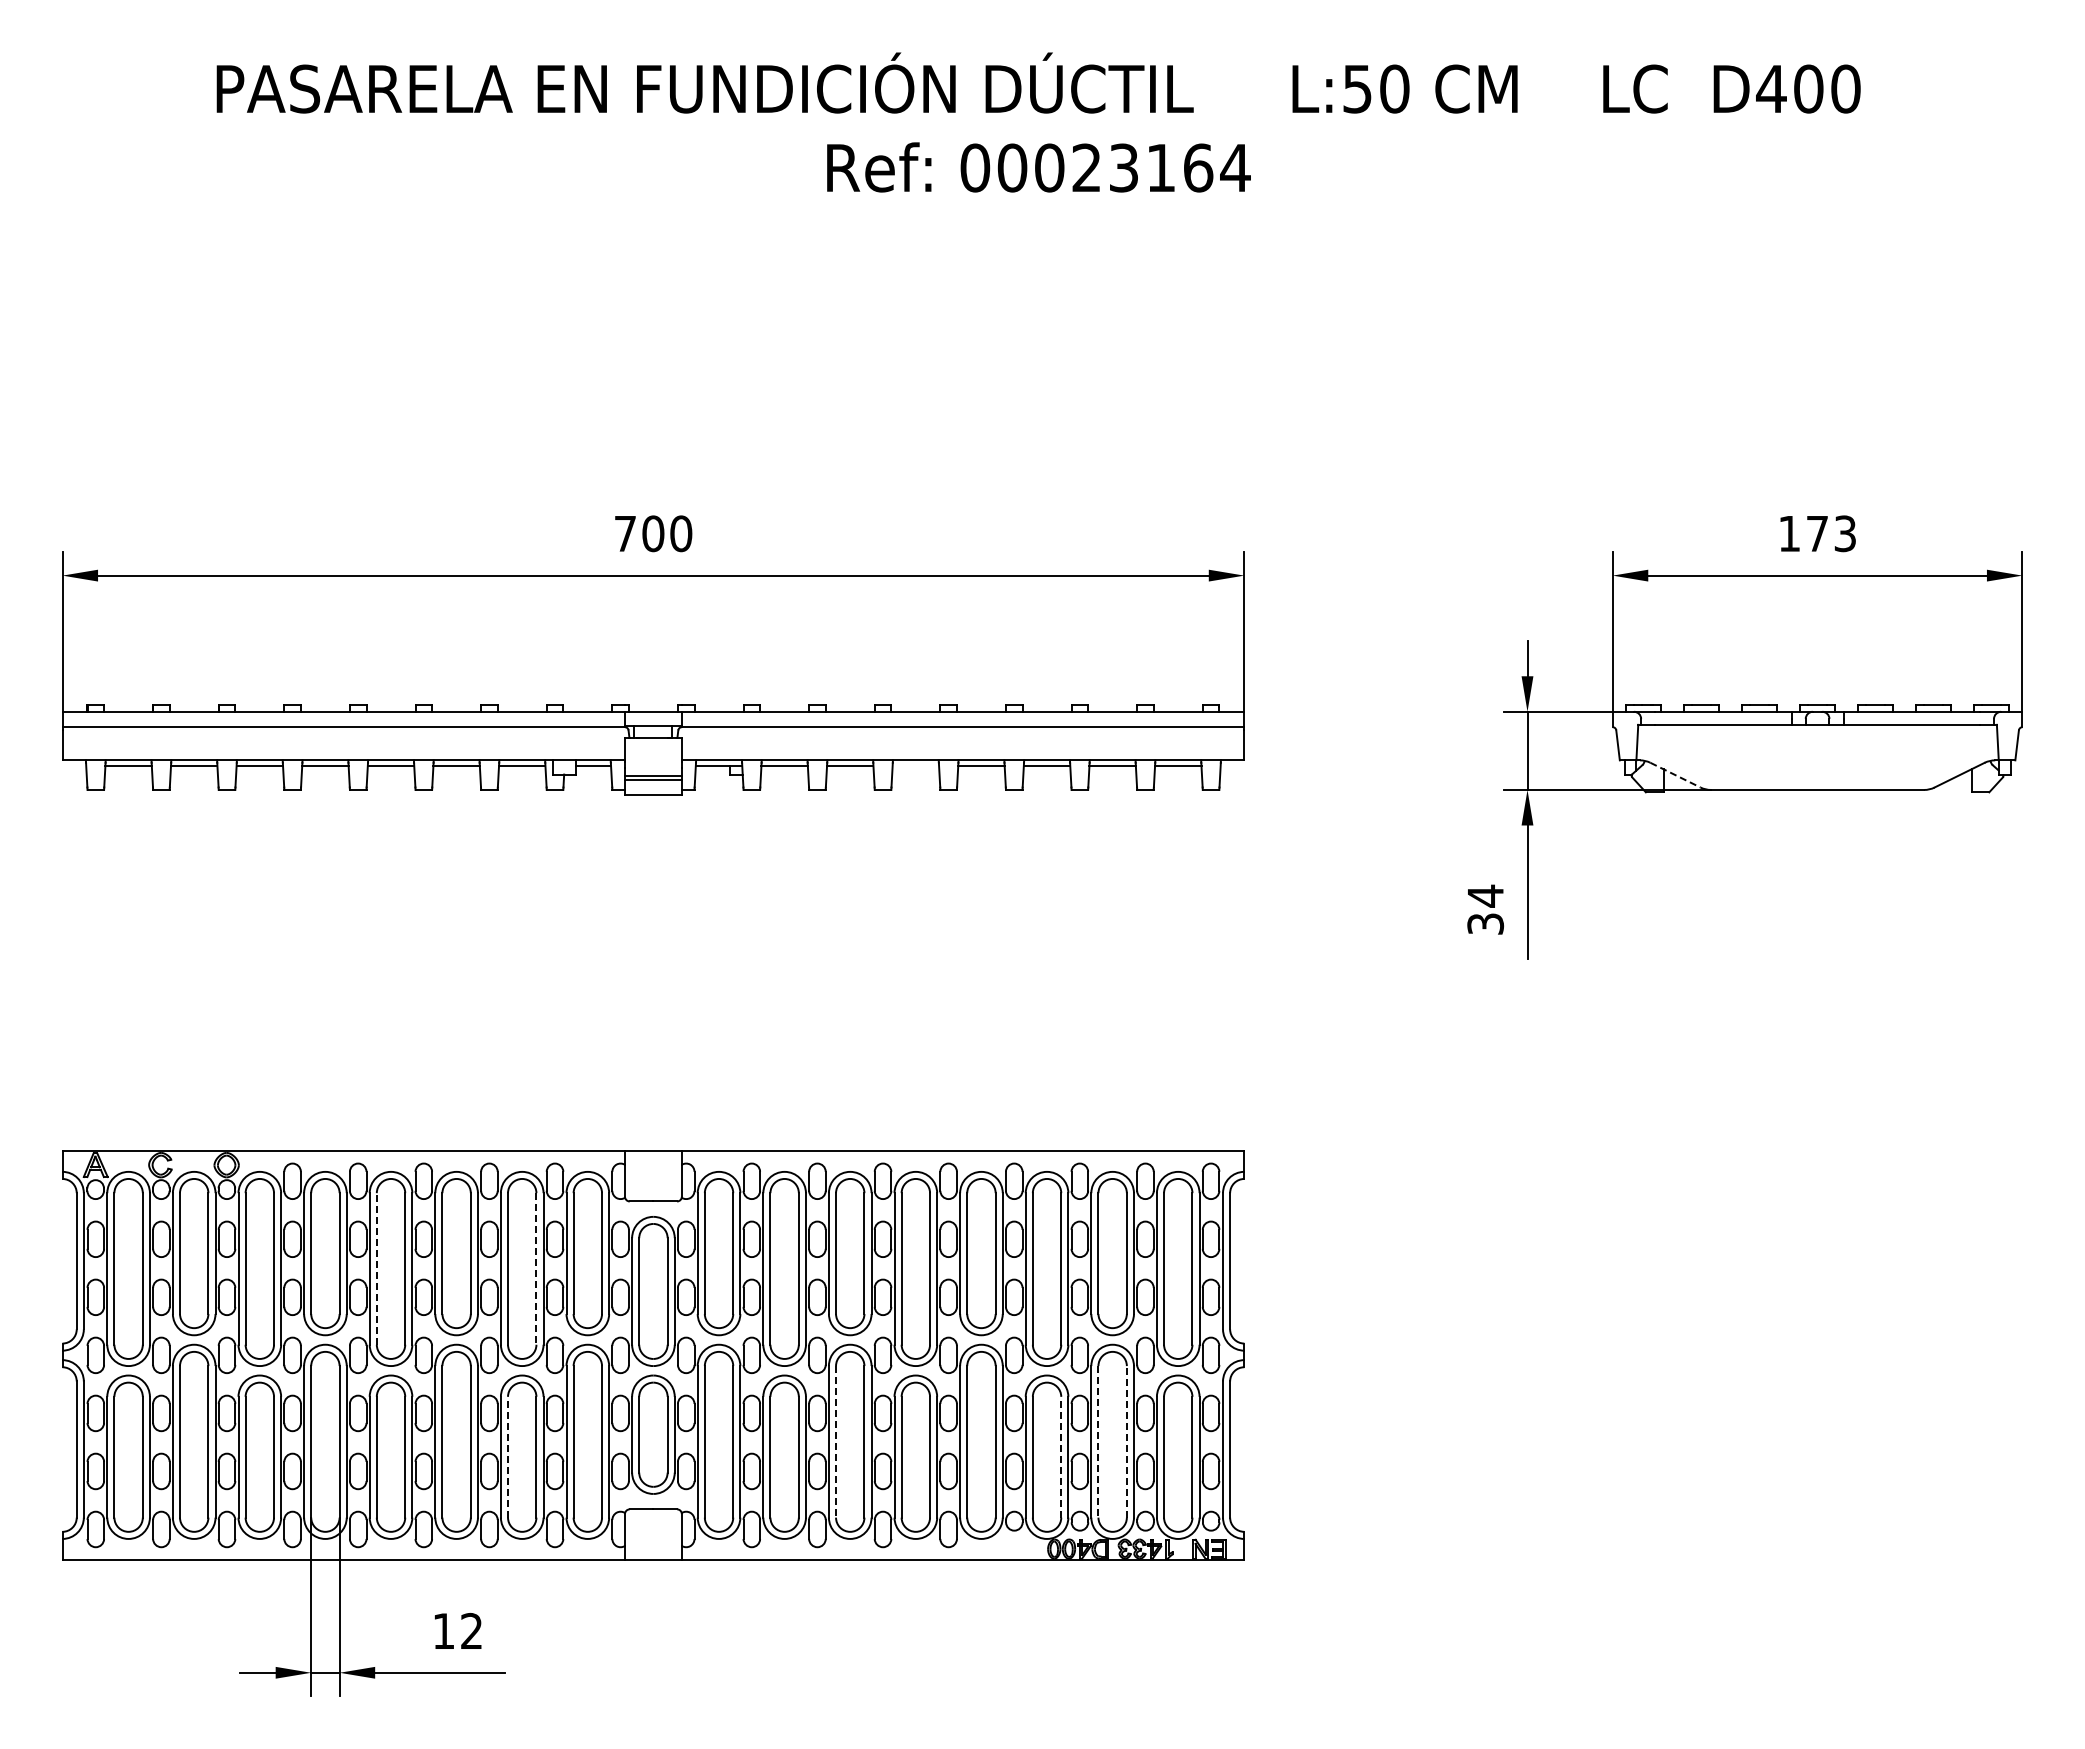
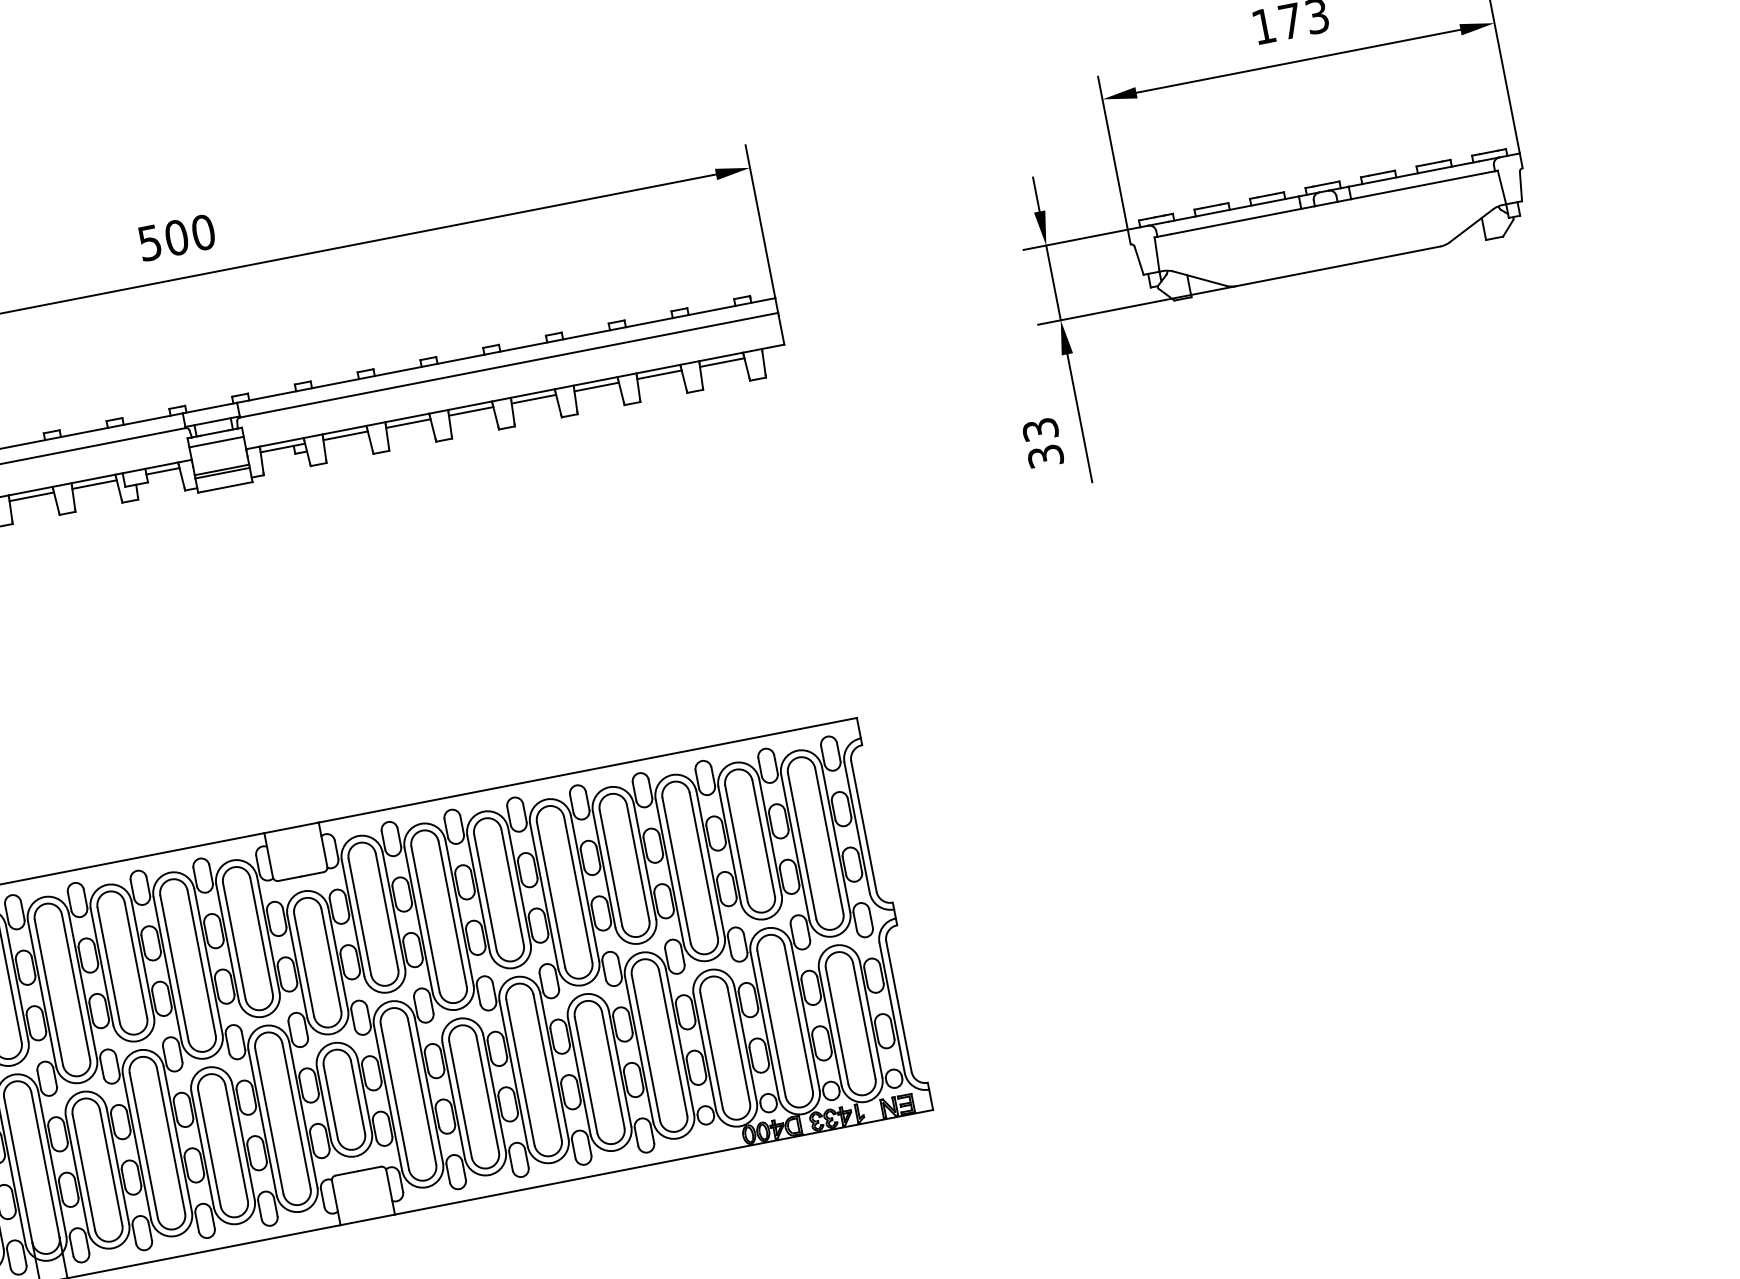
text: (625, 534) -> (150, 243), 700 -> 500
line: (653, 747) -> (216, 442), added
line: (915, 766) -> (470, 411), added
line: (1675, 775) -> (1199, 278), dashed -> solid
text: (1485, 895) -> (1040, 429), 34 -> 33
line: (376, 1268) -> (48, 992), dashed -> solid
line: (536, 1268) -> (201, 962), dashed -> solid
line: (836, 1441) -> (520, 1072), dashed -> solid
line: (1098, 1441) -> (771, 1023), dashed -> solid
line: (1126, 1441) -> (798, 1018), dashed -> solid
line: (508, 1456) -> (209, 1147), dashed -> solid
line: (1061, 1456) -> (738, 1044), dashed -> solid

